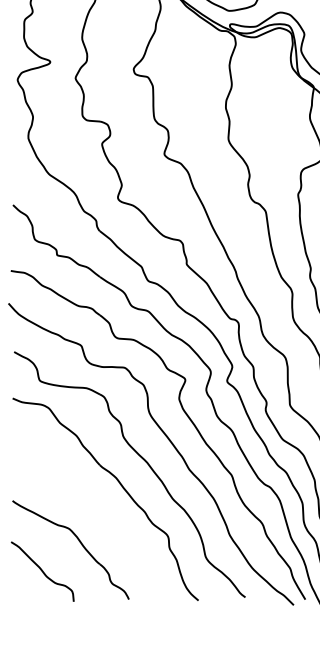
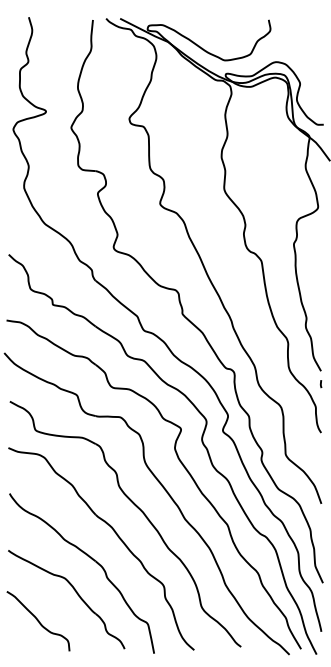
part: (96, 510) -> (92, 560), added

